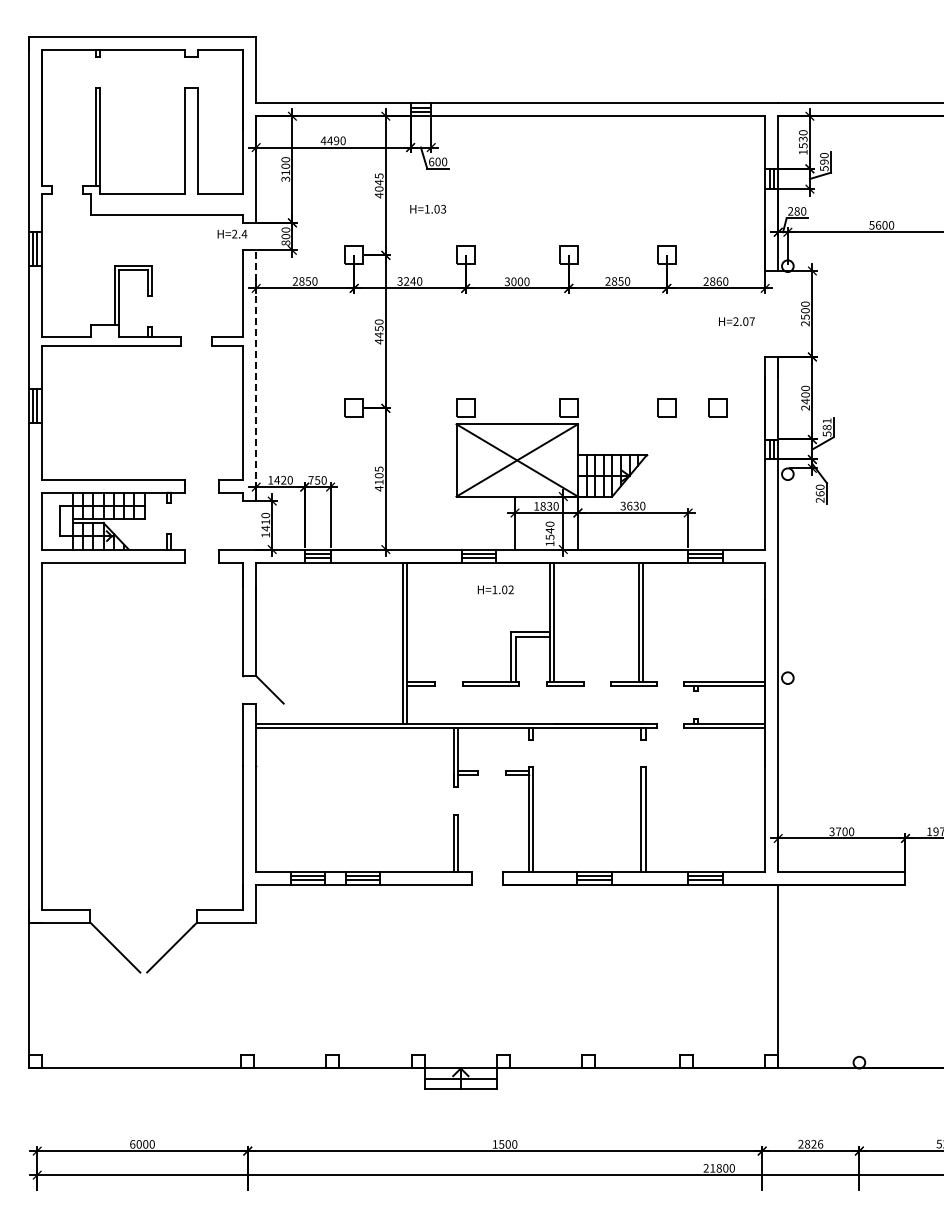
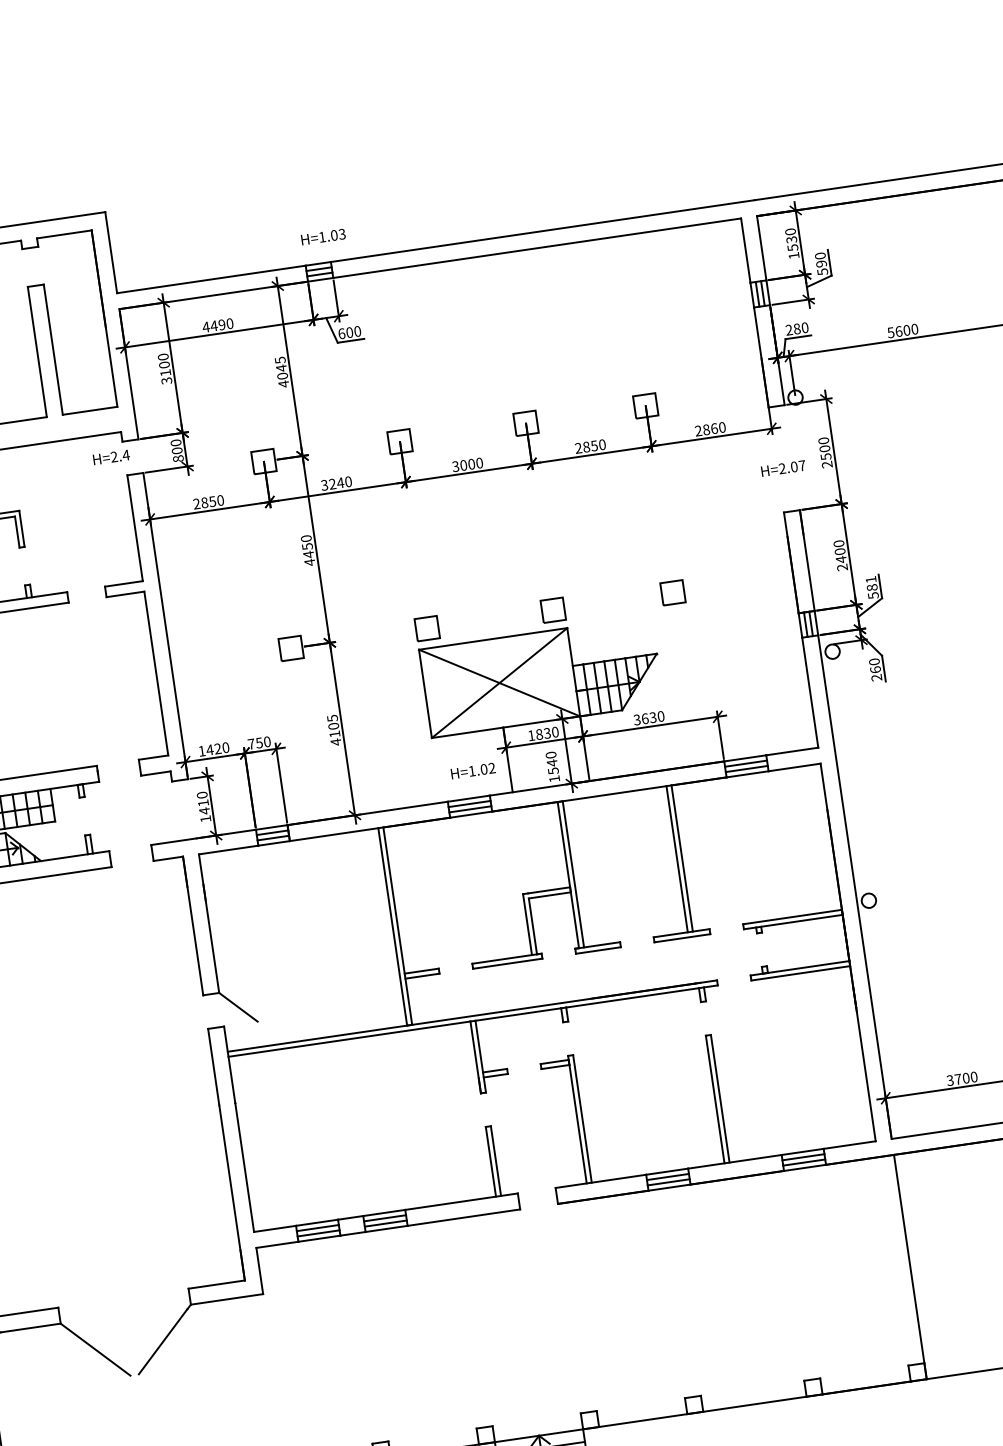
text: (428, 208) -> (323, 236), moved
text: (736, 321) -> (782, 468), moved
line: (256, 375) -> (166, 625), dashed -> solid
part: (717, 407) -> (734, 582), removed
text: (495, 589) -> (472, 770), moved

